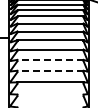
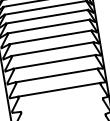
line: (49, 59) -> (53, 61), dashed -> solid
line: (49, 70) -> (55, 75), dashed -> solid

